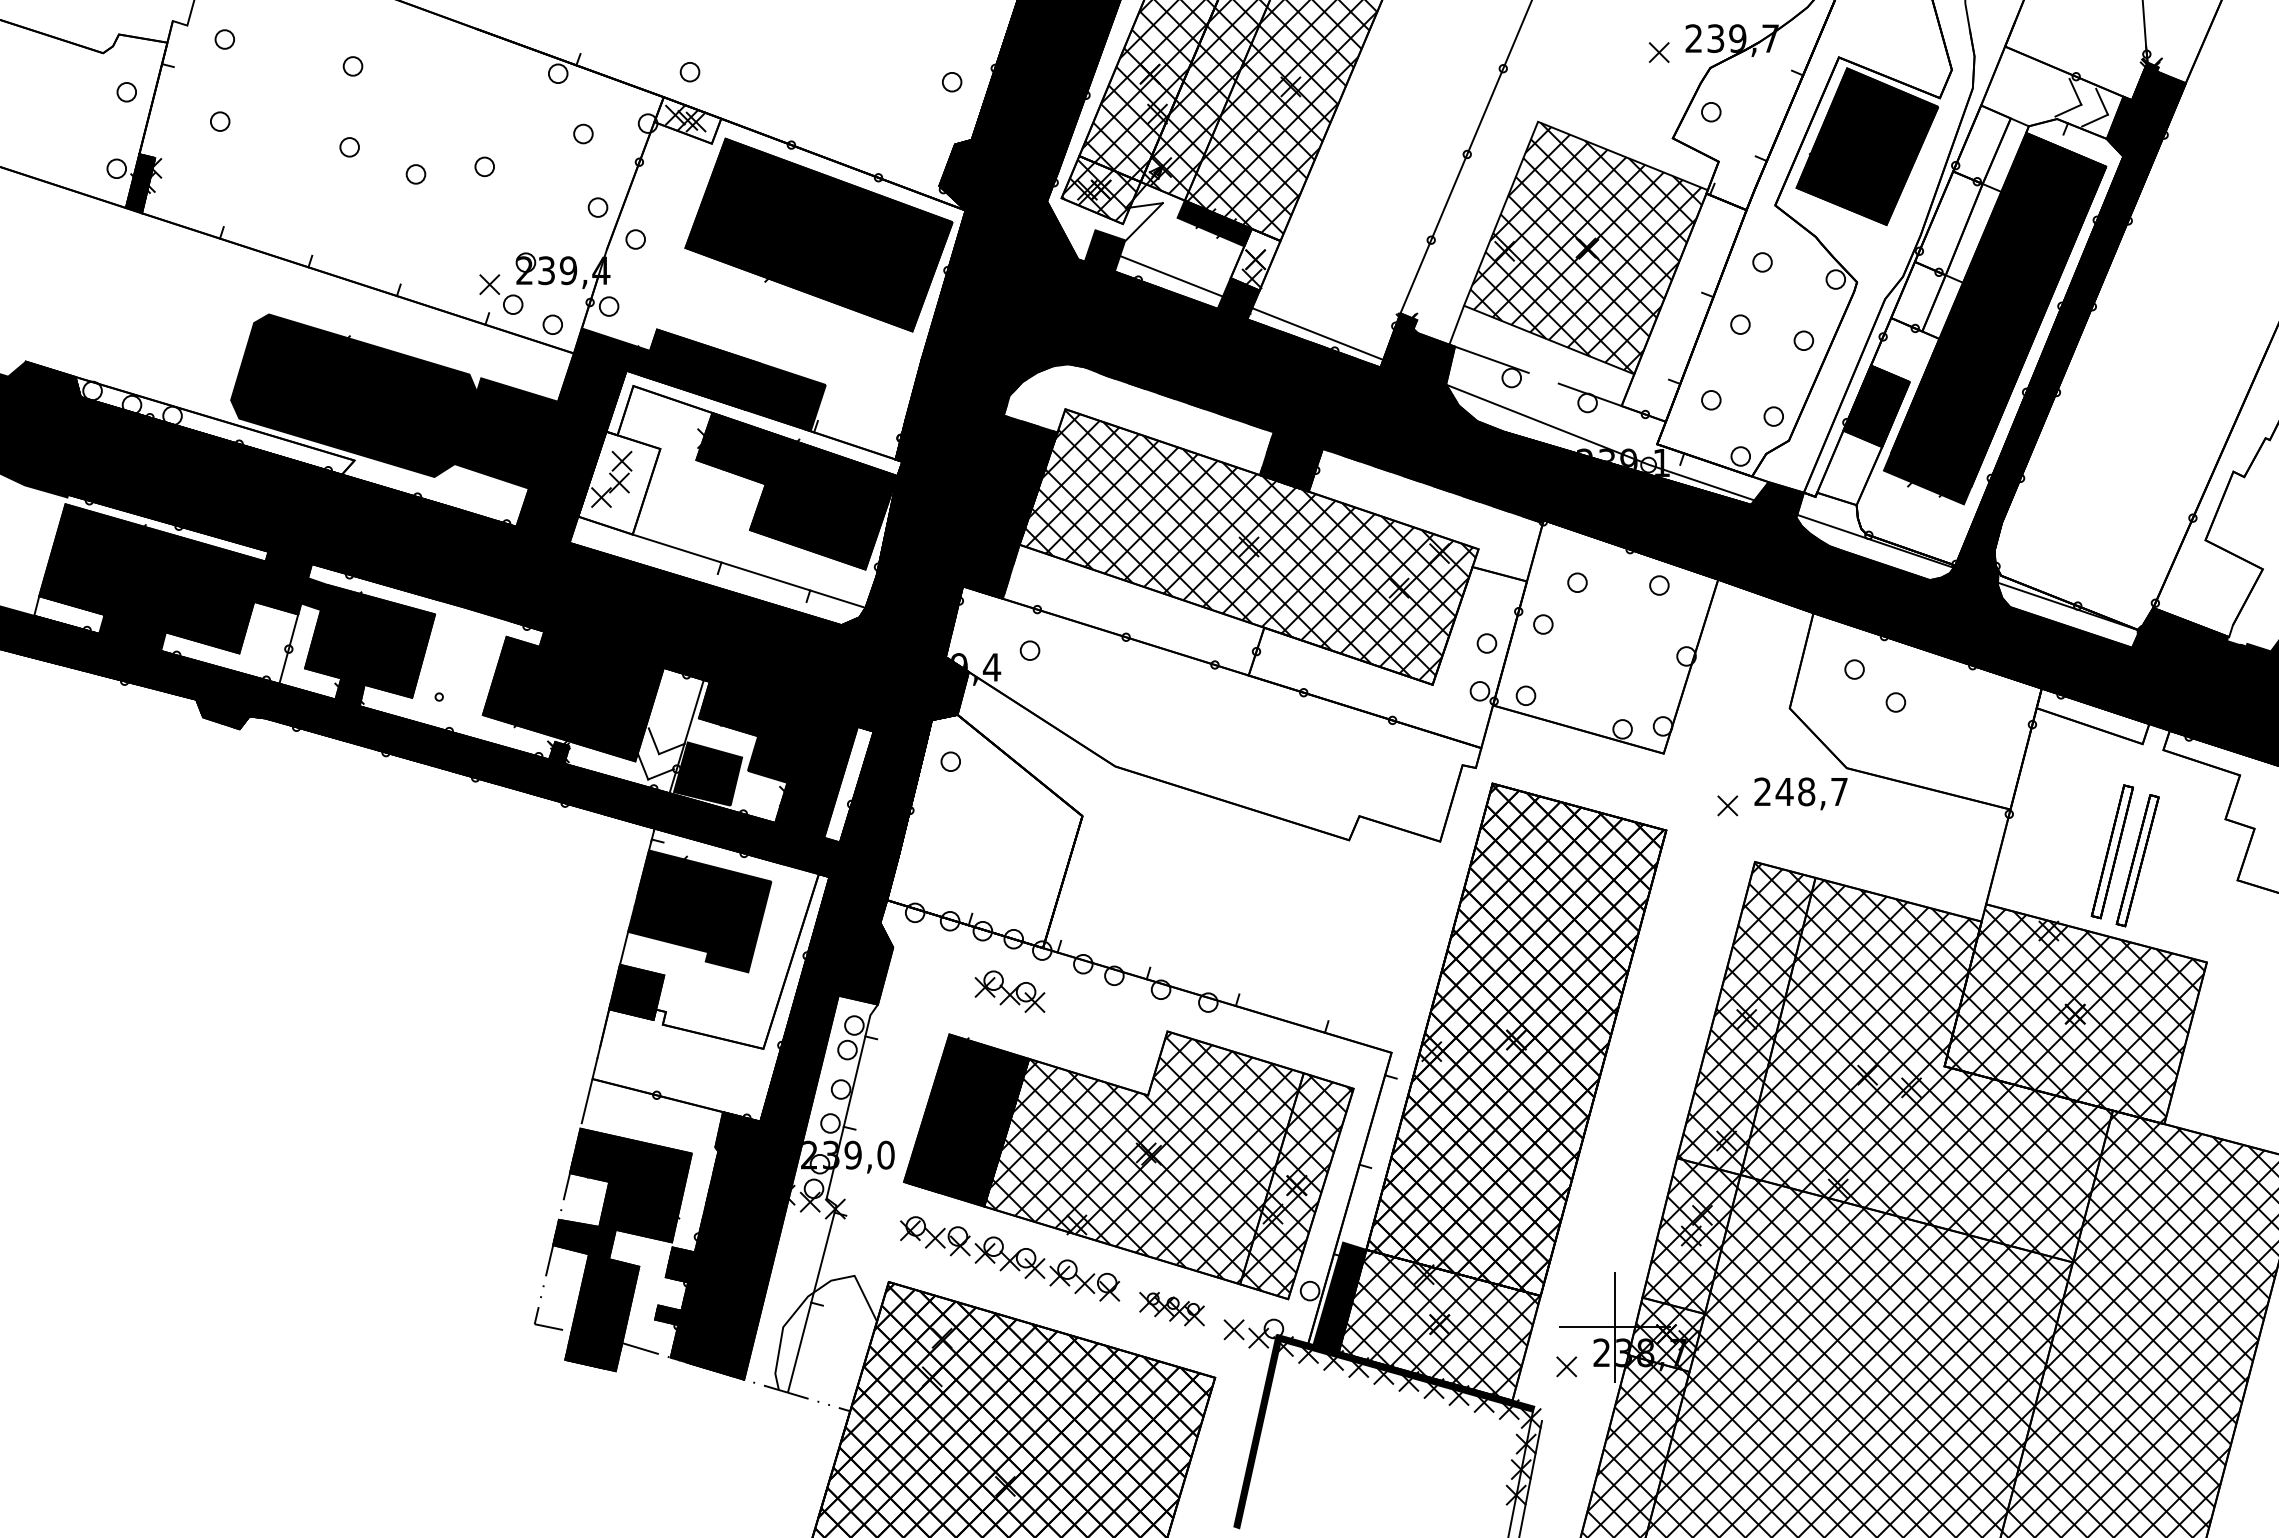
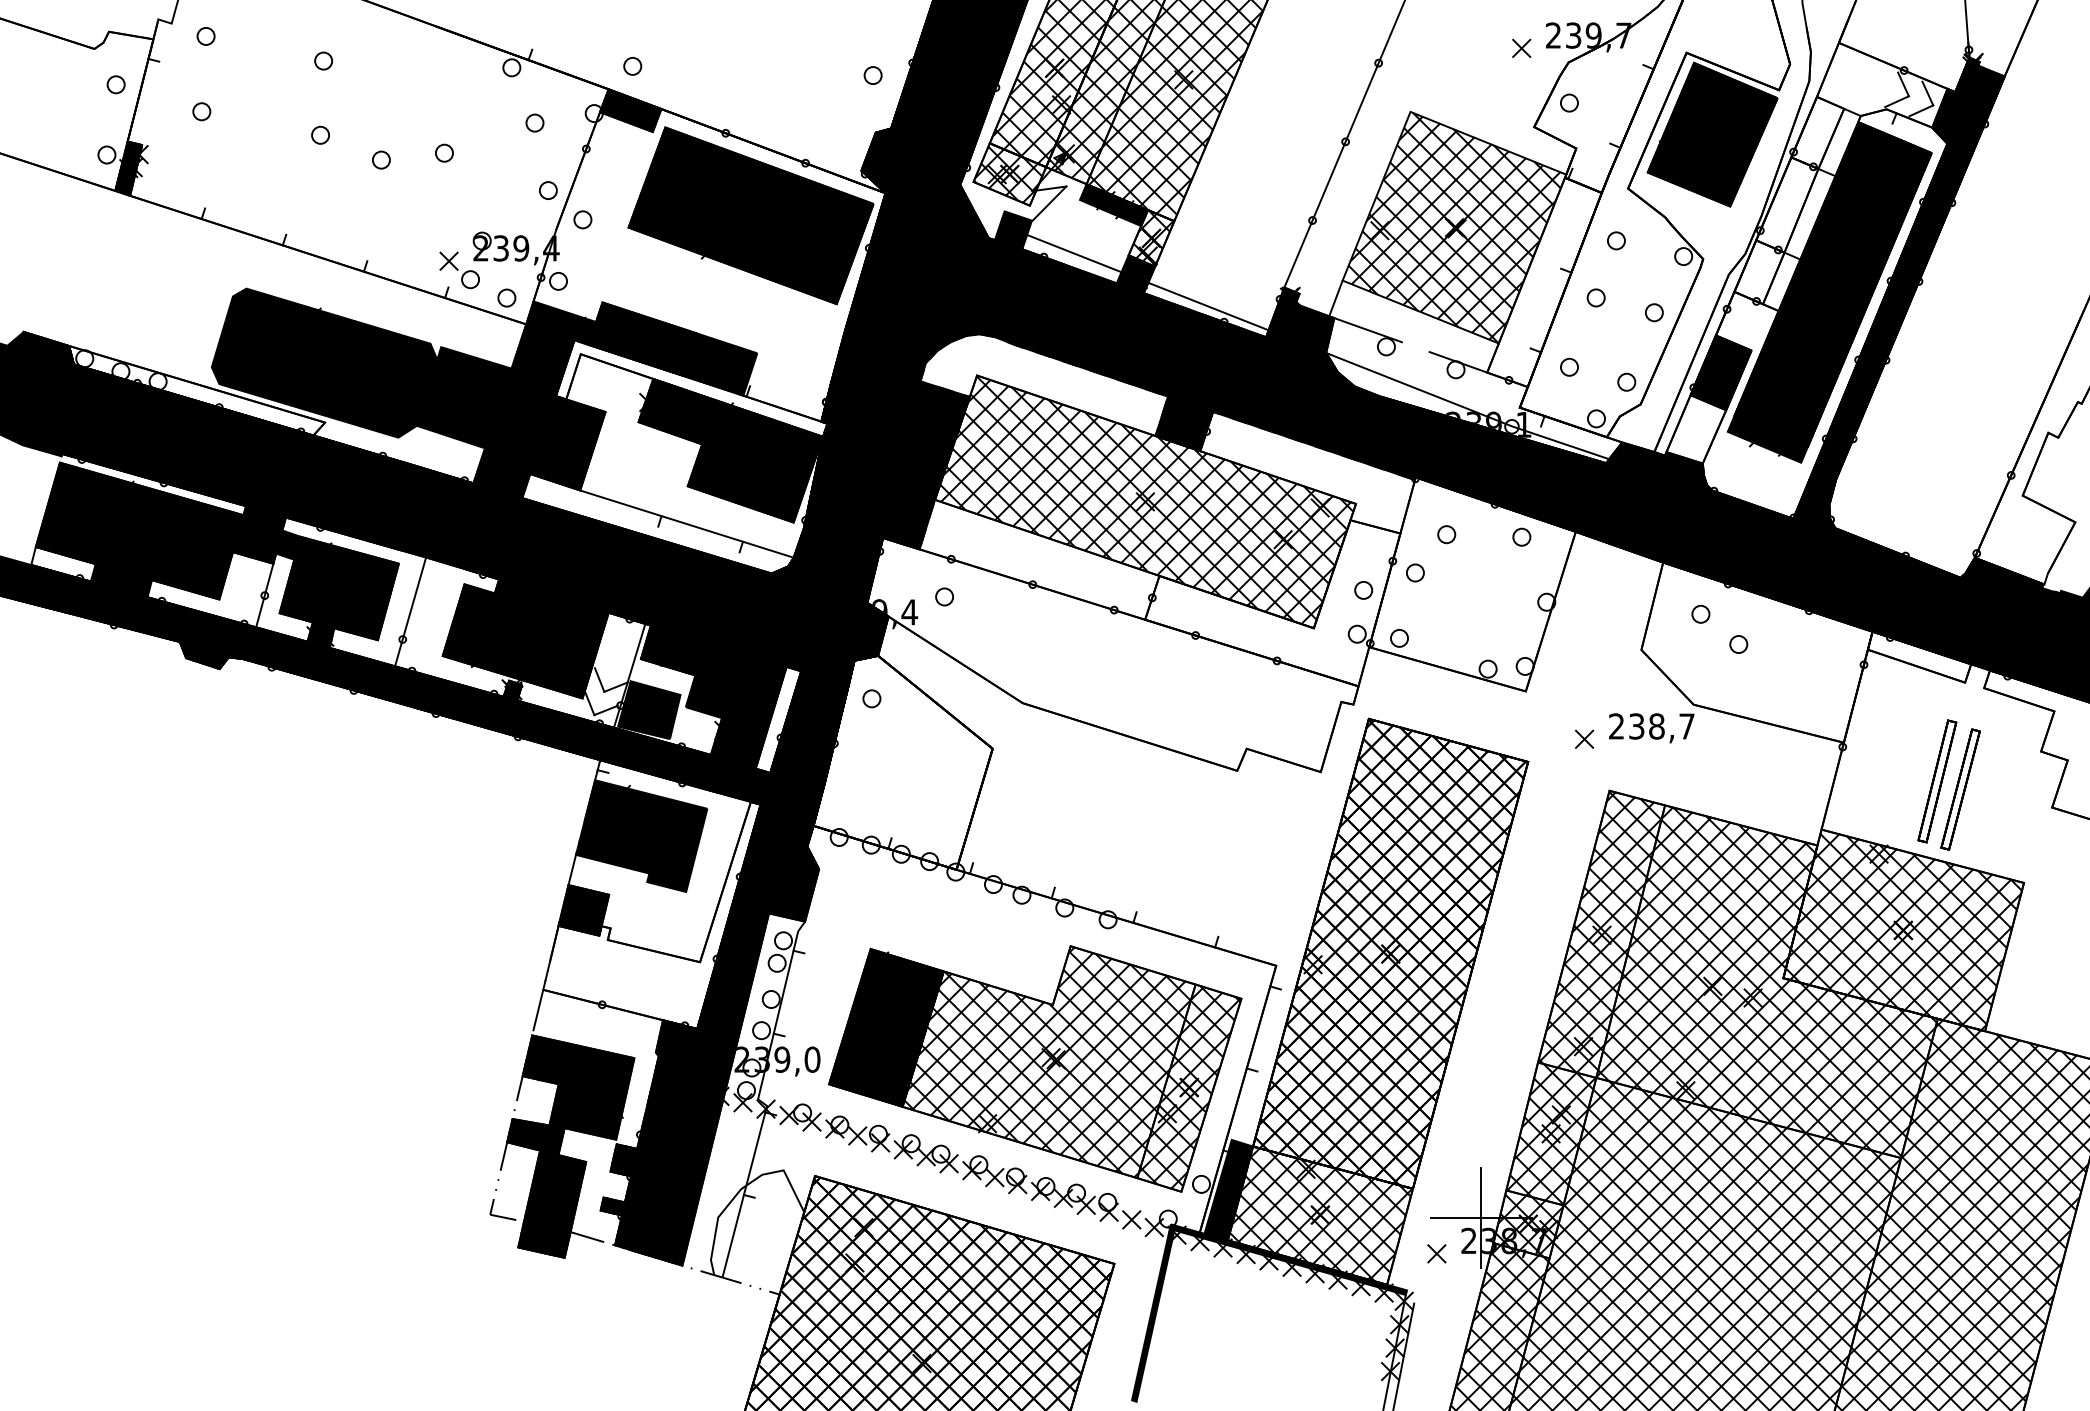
fill: (687, 120) -> (630, 110), added
hatch: (1257, 259) -> (1153, 238), added
fill: (619, 482) -> (568, 442), added
fill: (1875, 536) -> (1720, 492), added
fill: (2068, 608) -> (1897, 558), added
line: (447, 666) -> (410, 611), added
text: (1784, 791) -> (1636, 726), 248,7 -> 238,7
part: (1009, 991) -> (925, 909), removed
part: (872, 1218) -> (800, 1117), added
part: (1171, 1307) -> (1074, 1199), size x1.67

